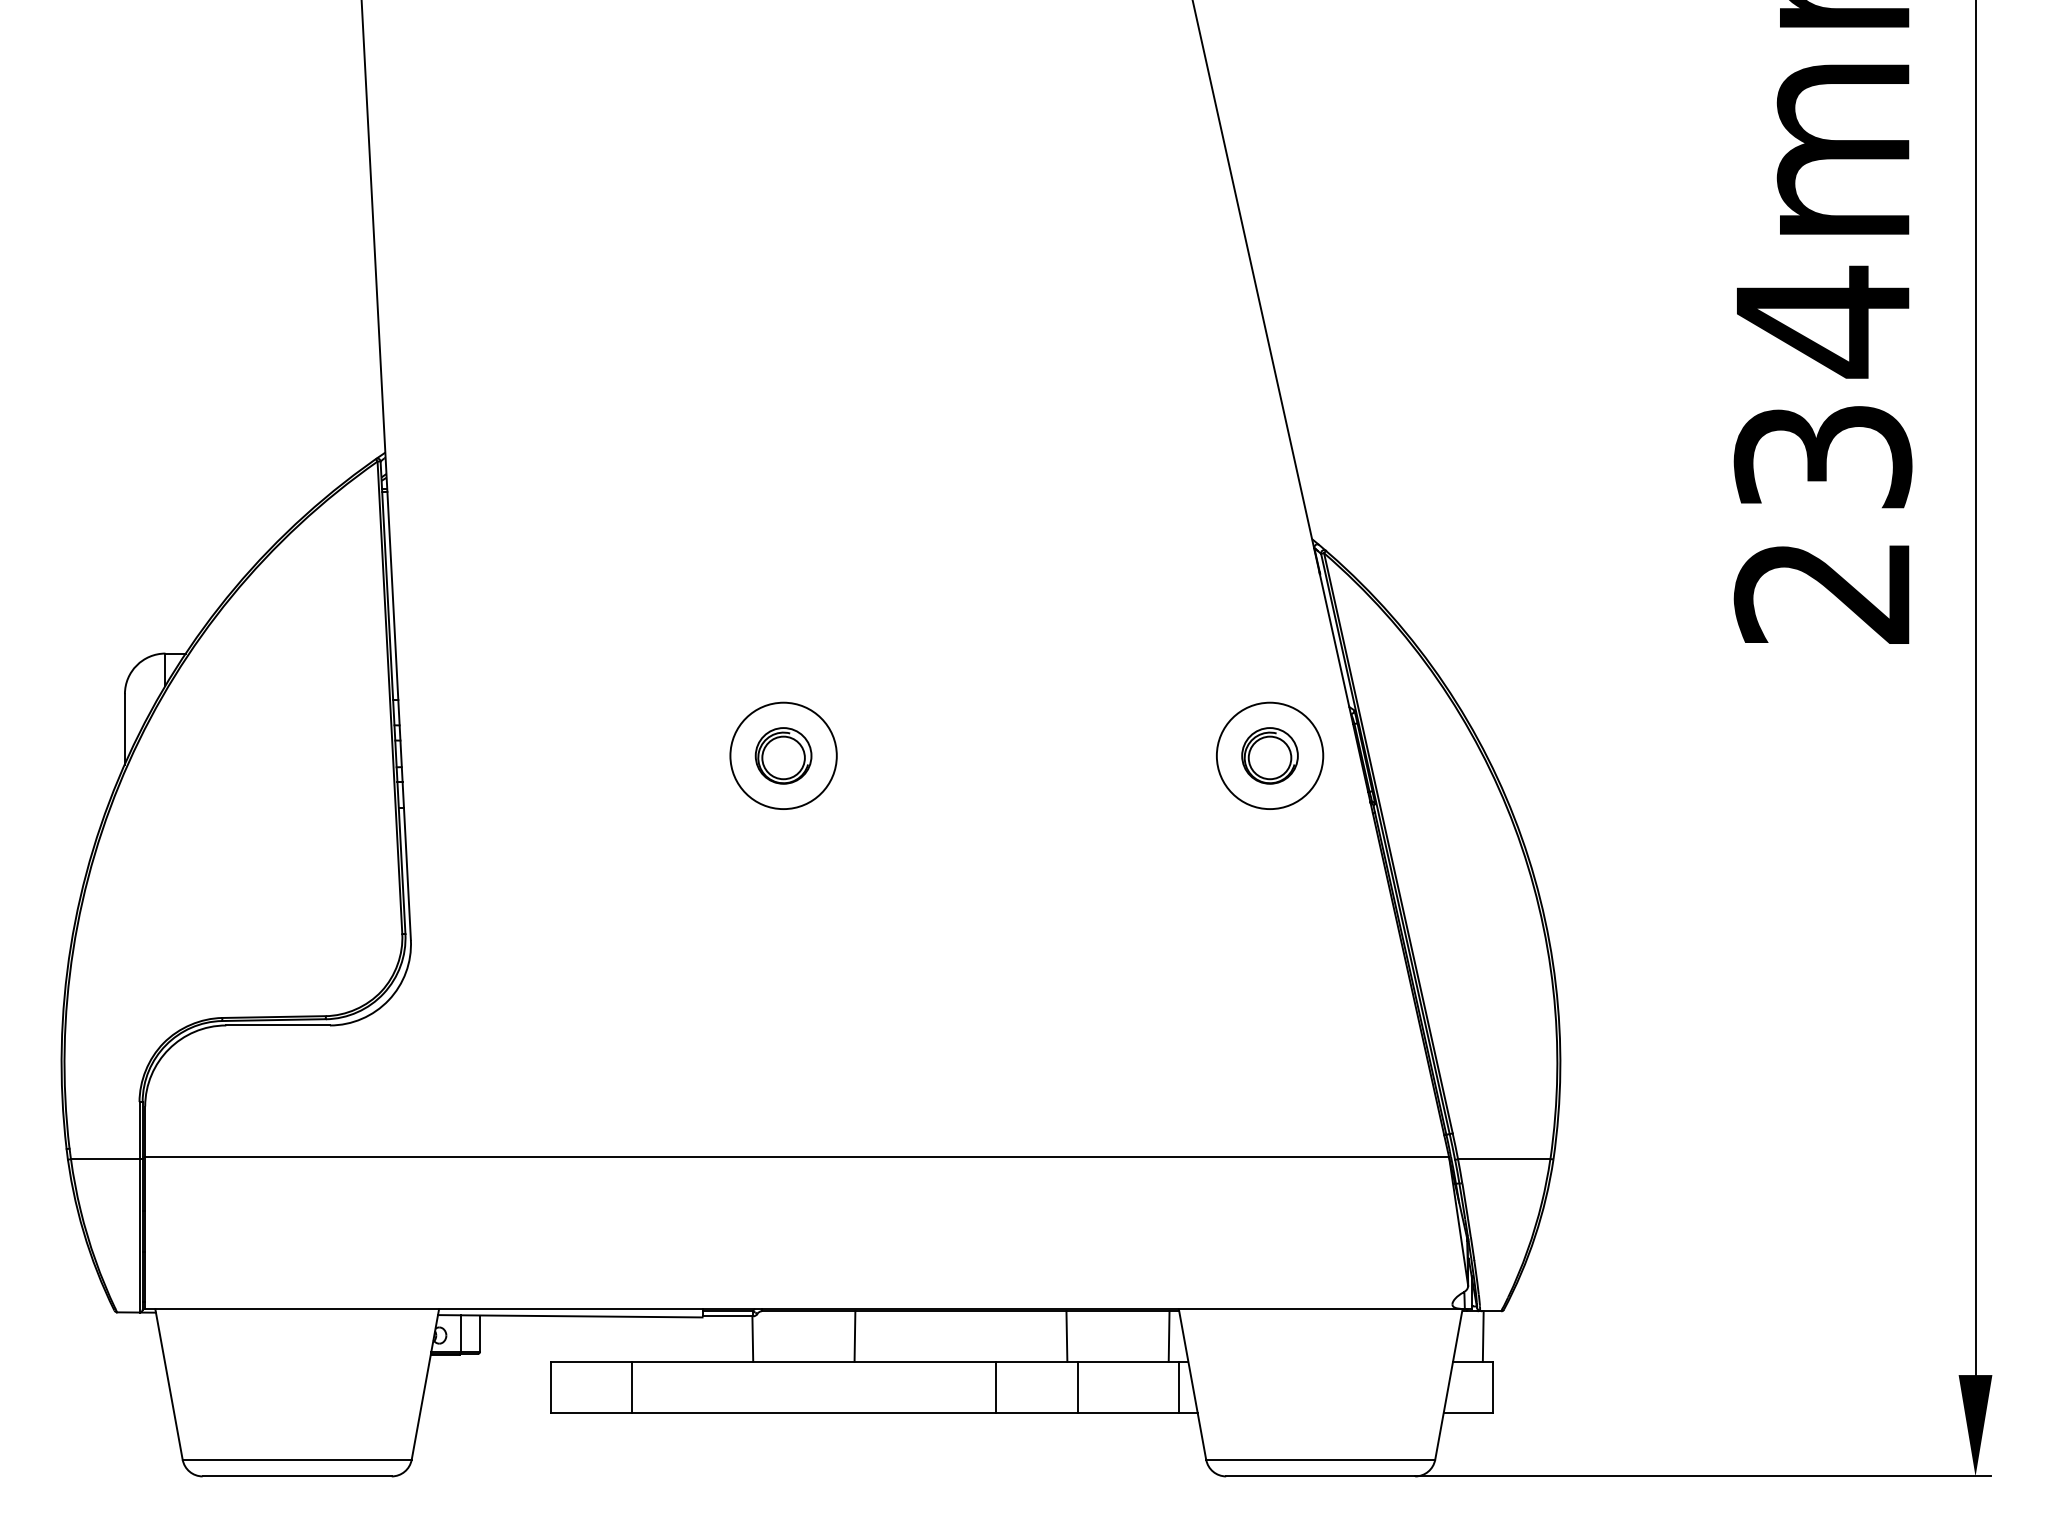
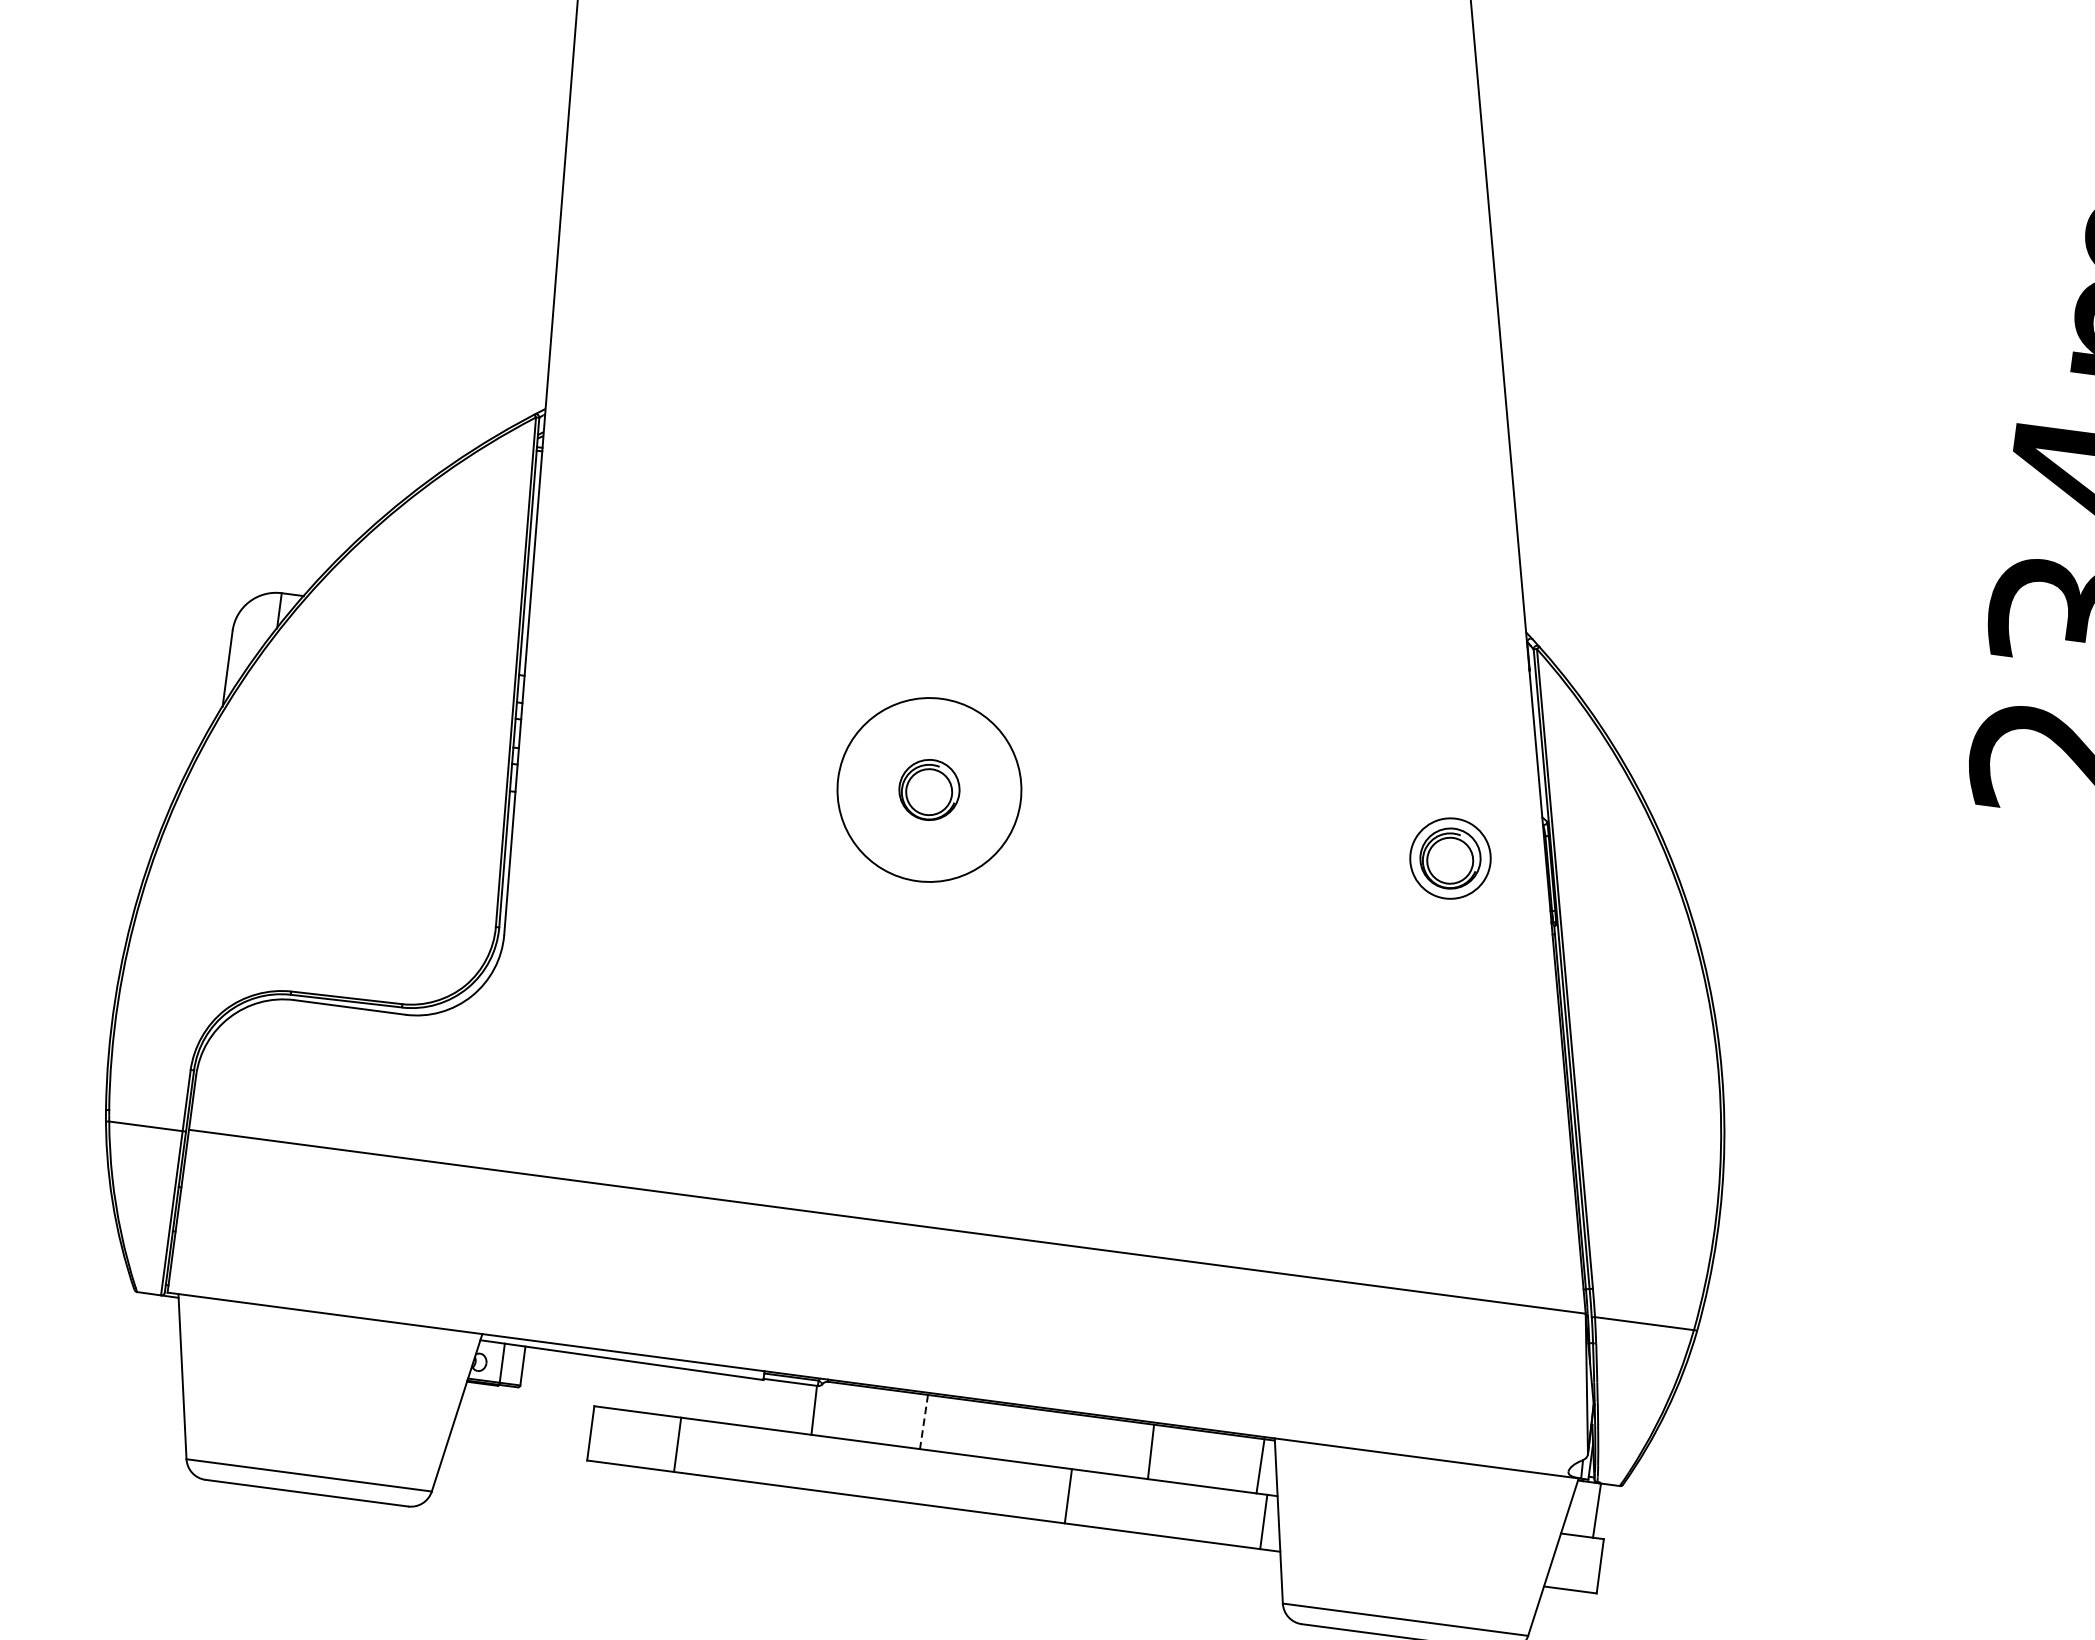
circle: (783, 755) -> (929, 789), size x1.6
circle: (1269, 755) -> (1449, 858), size x0.7
line: (854, 1337) -> (923, 1422), solid -> dashed
line: (1077, 1386) -> (1155, 1506), removed

